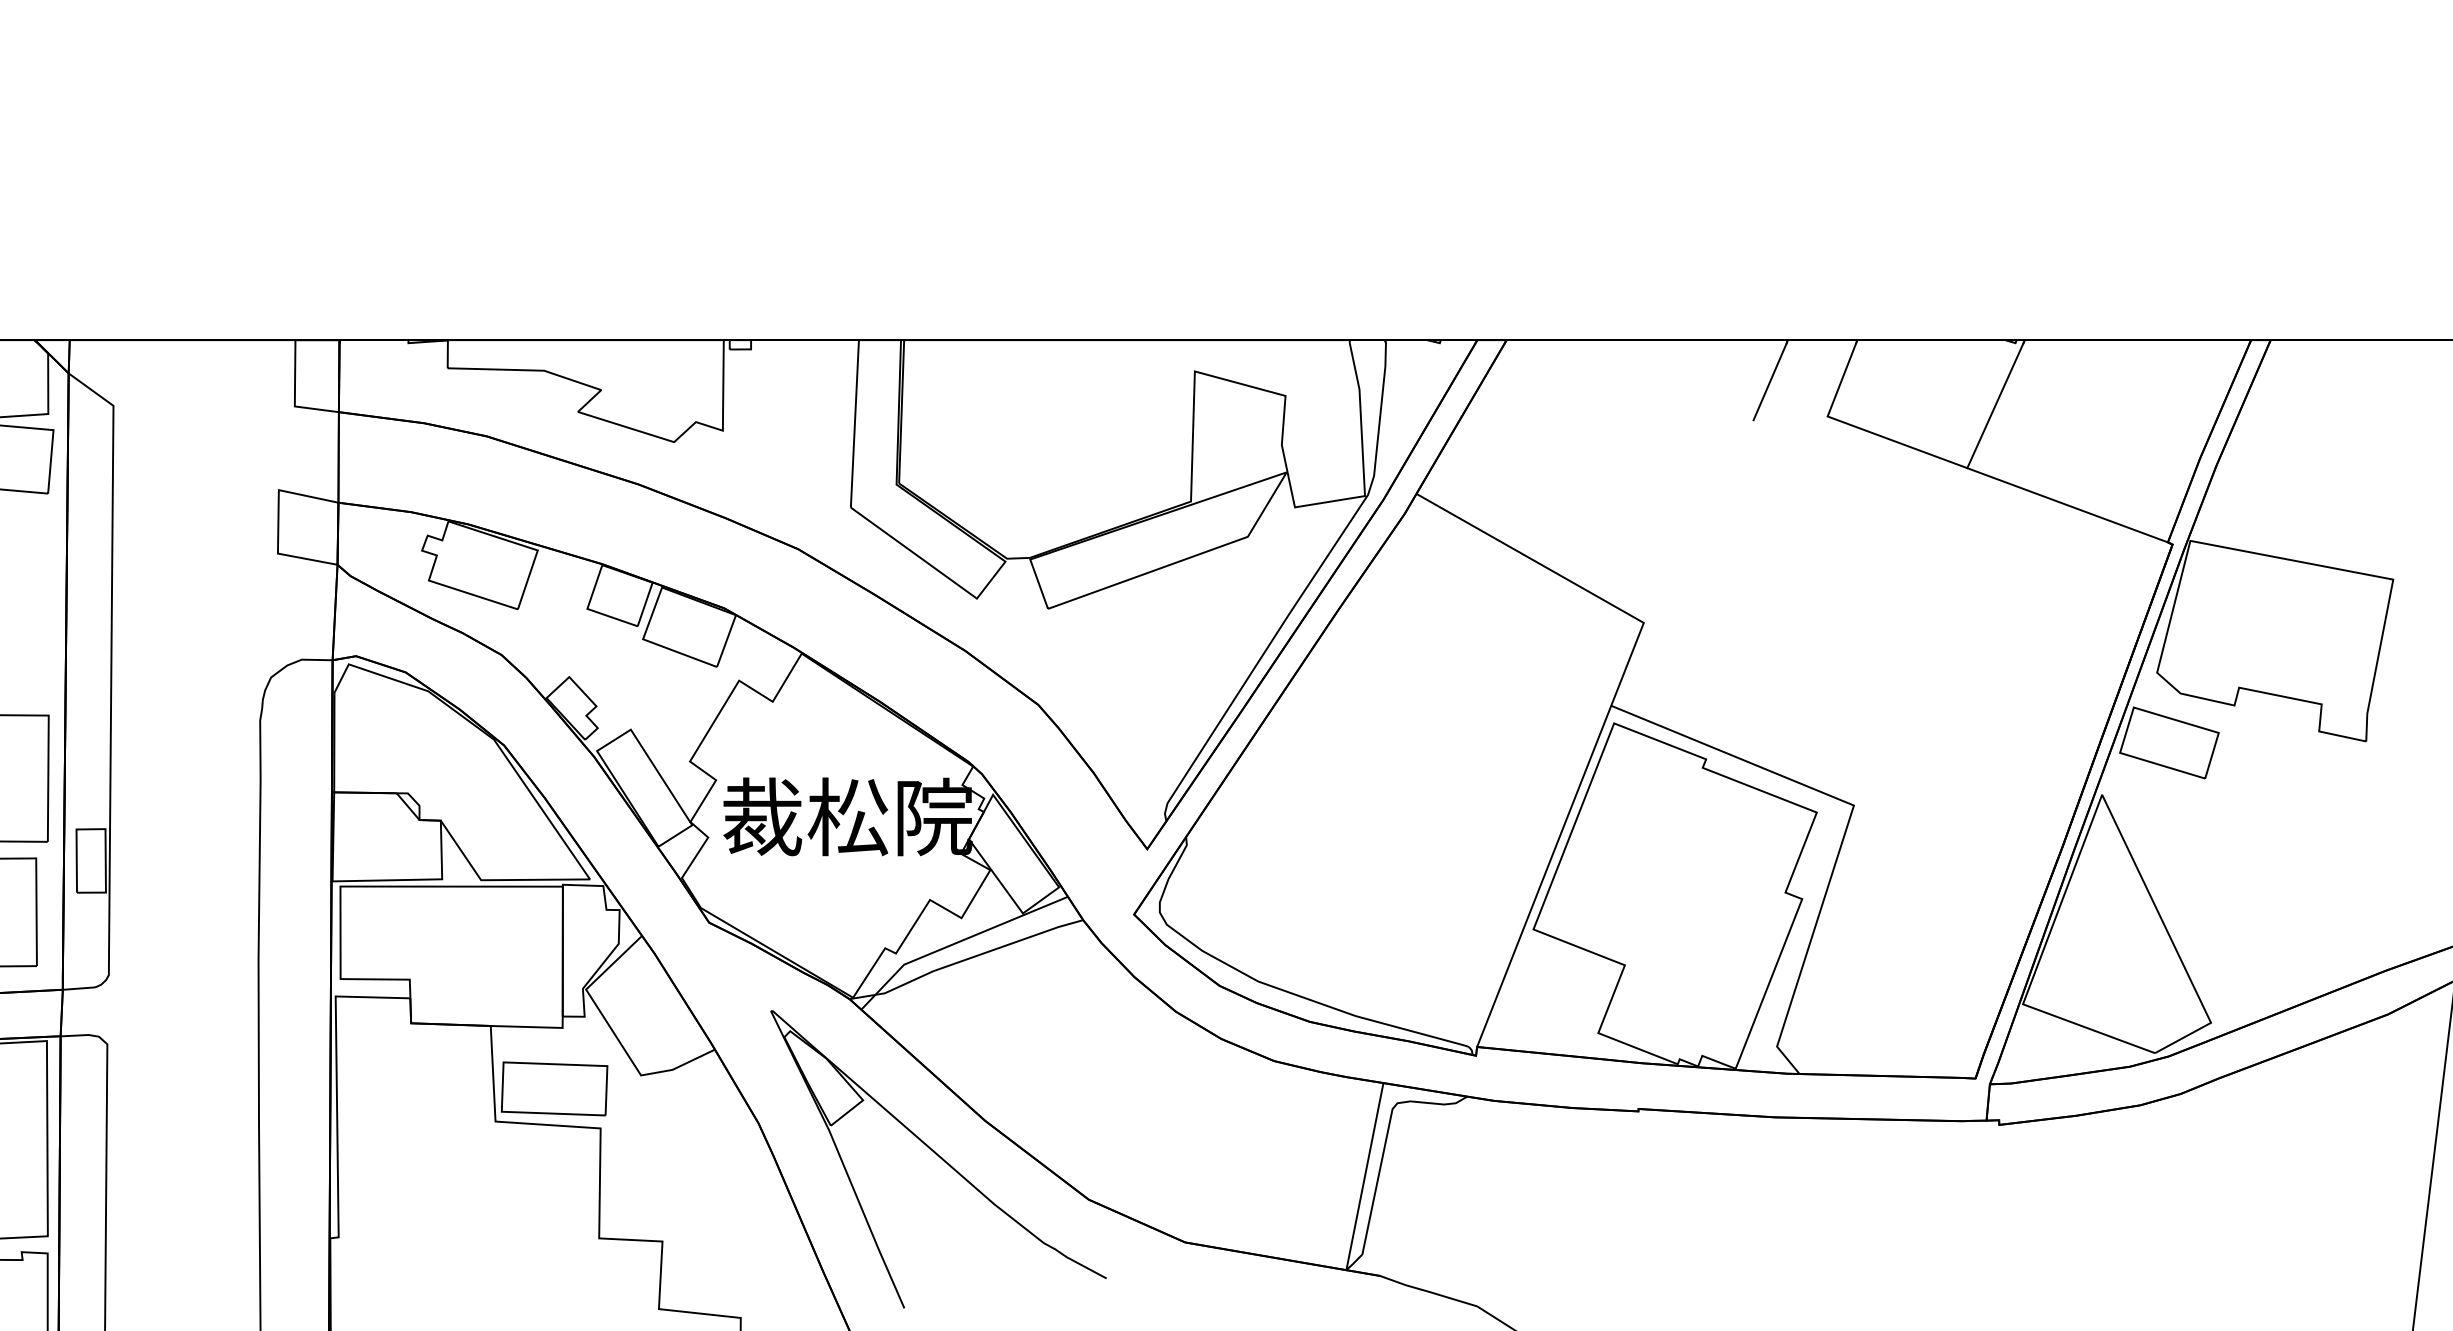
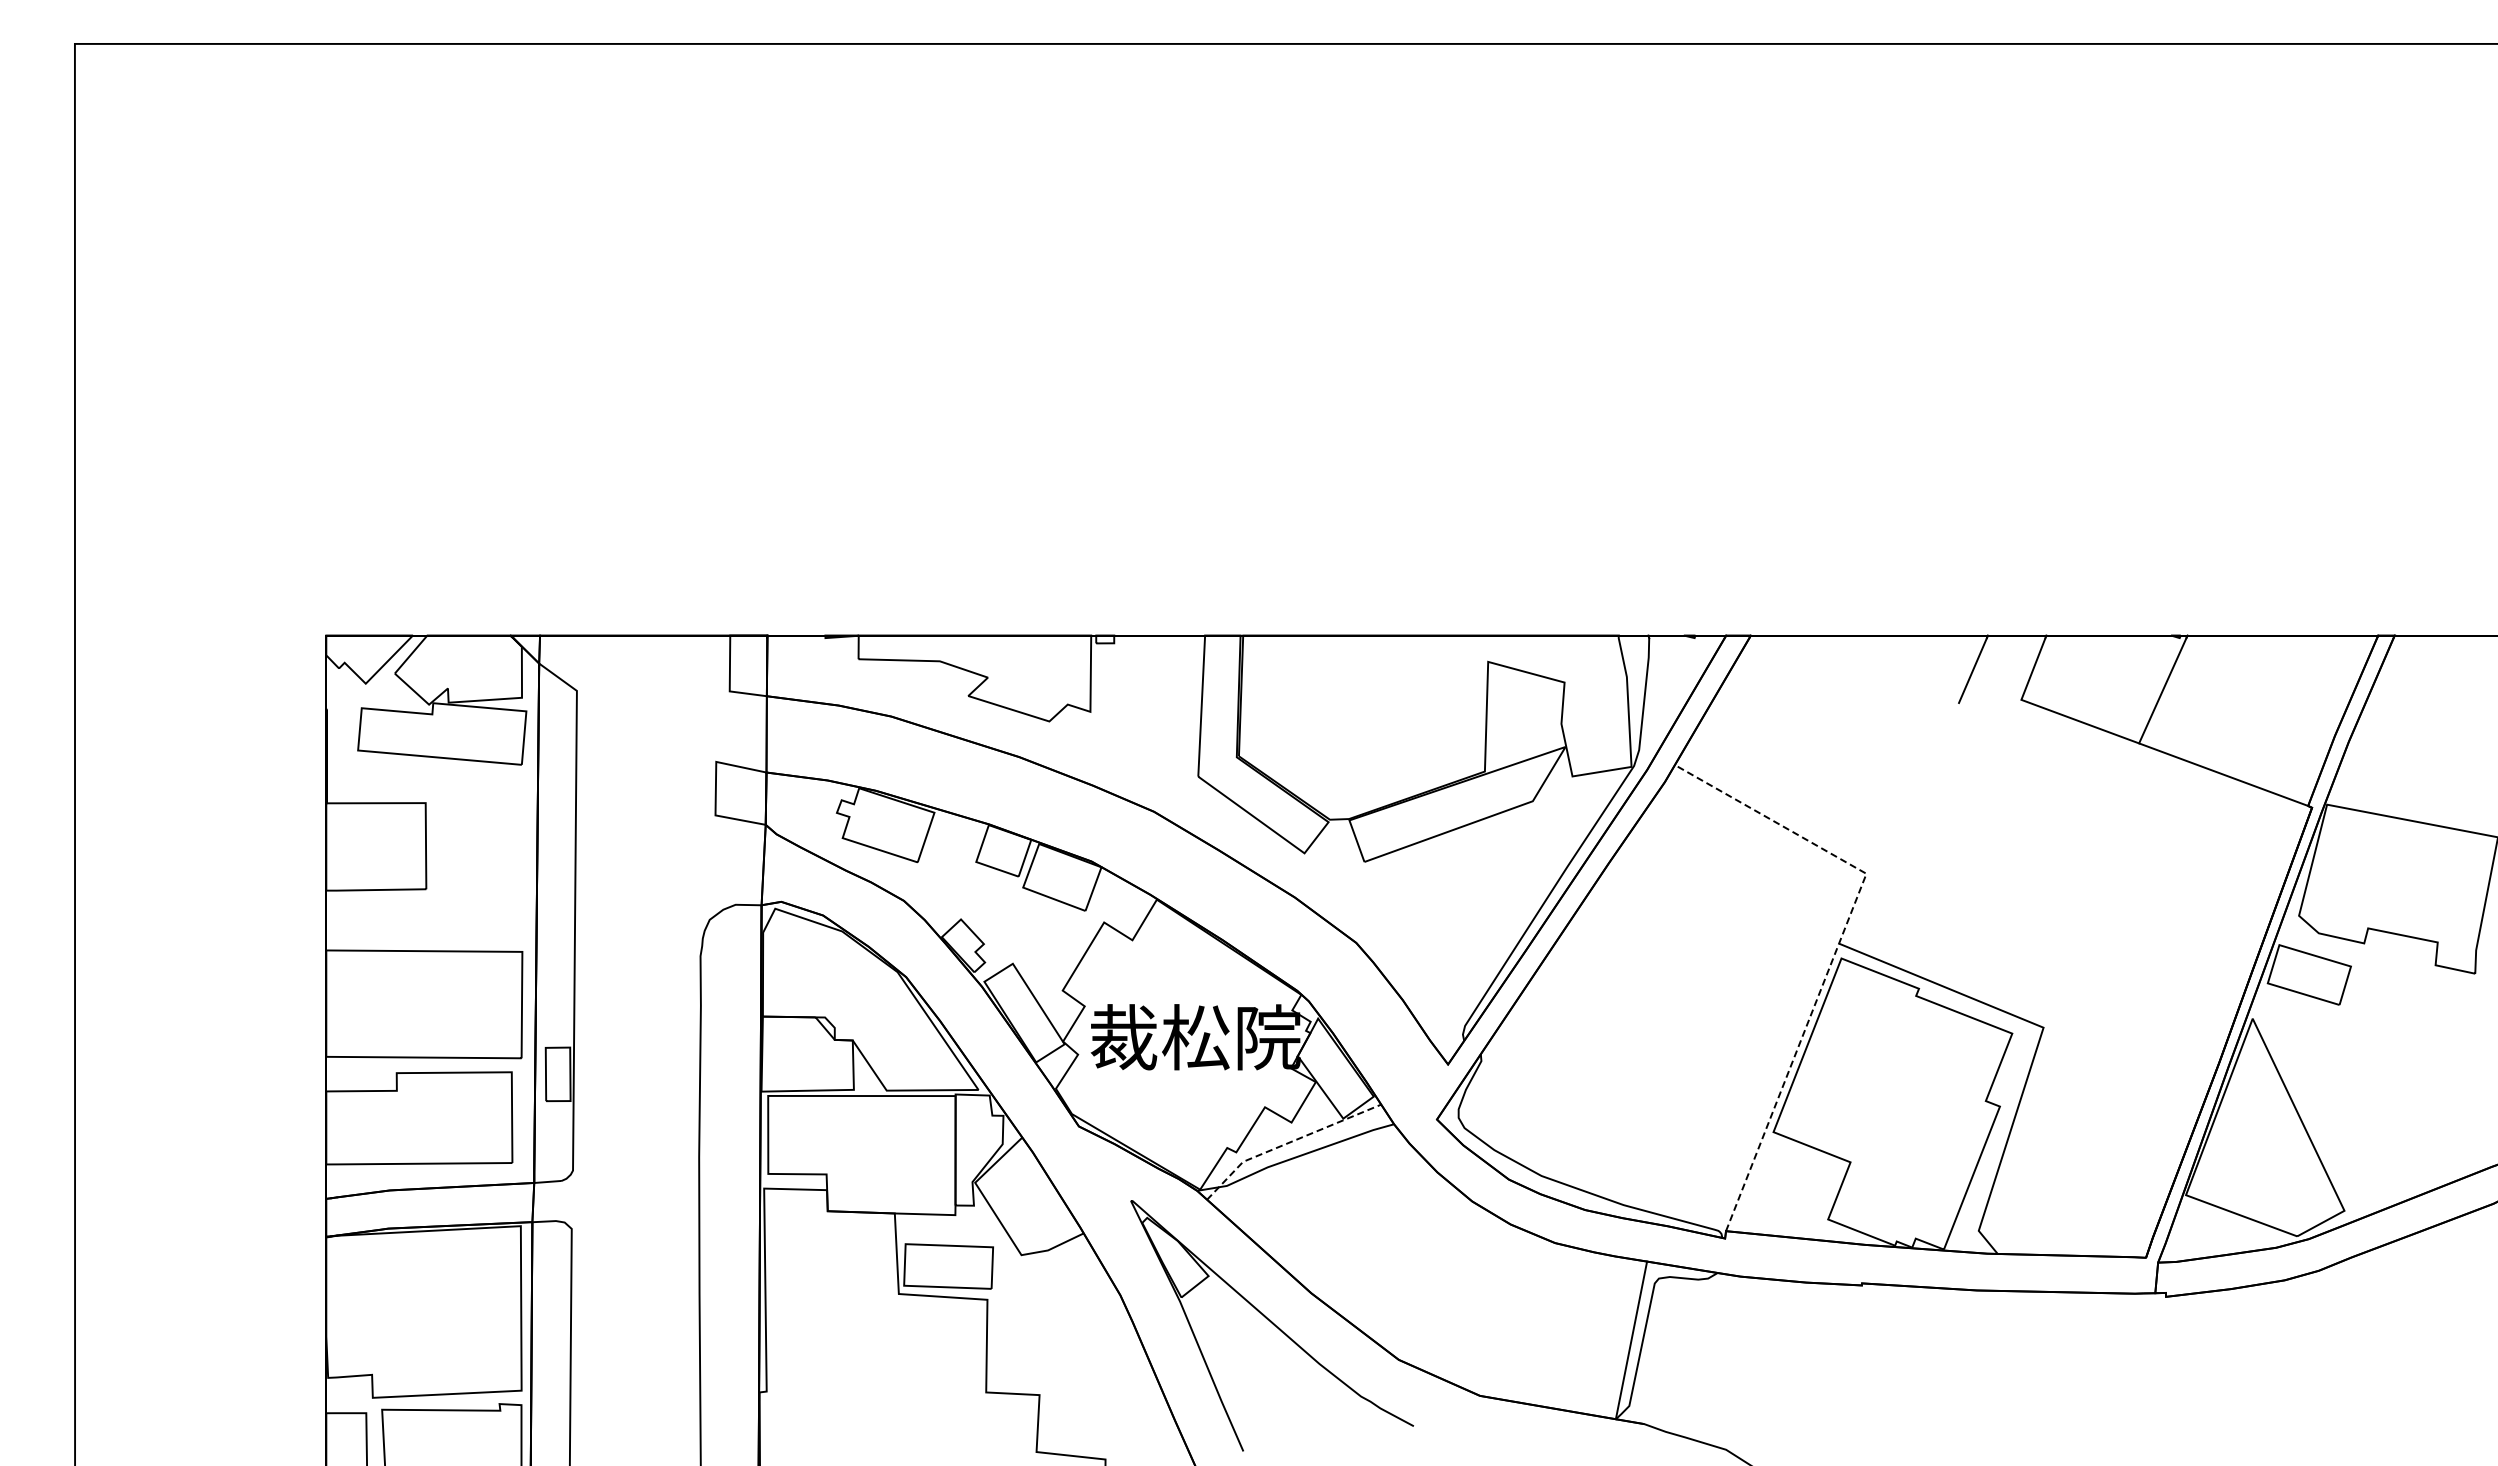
line: (1608, 712) -> (1836, 949), solid -> dashed
line: (956, 942) -> (1287, 1143), solid -> dashed

